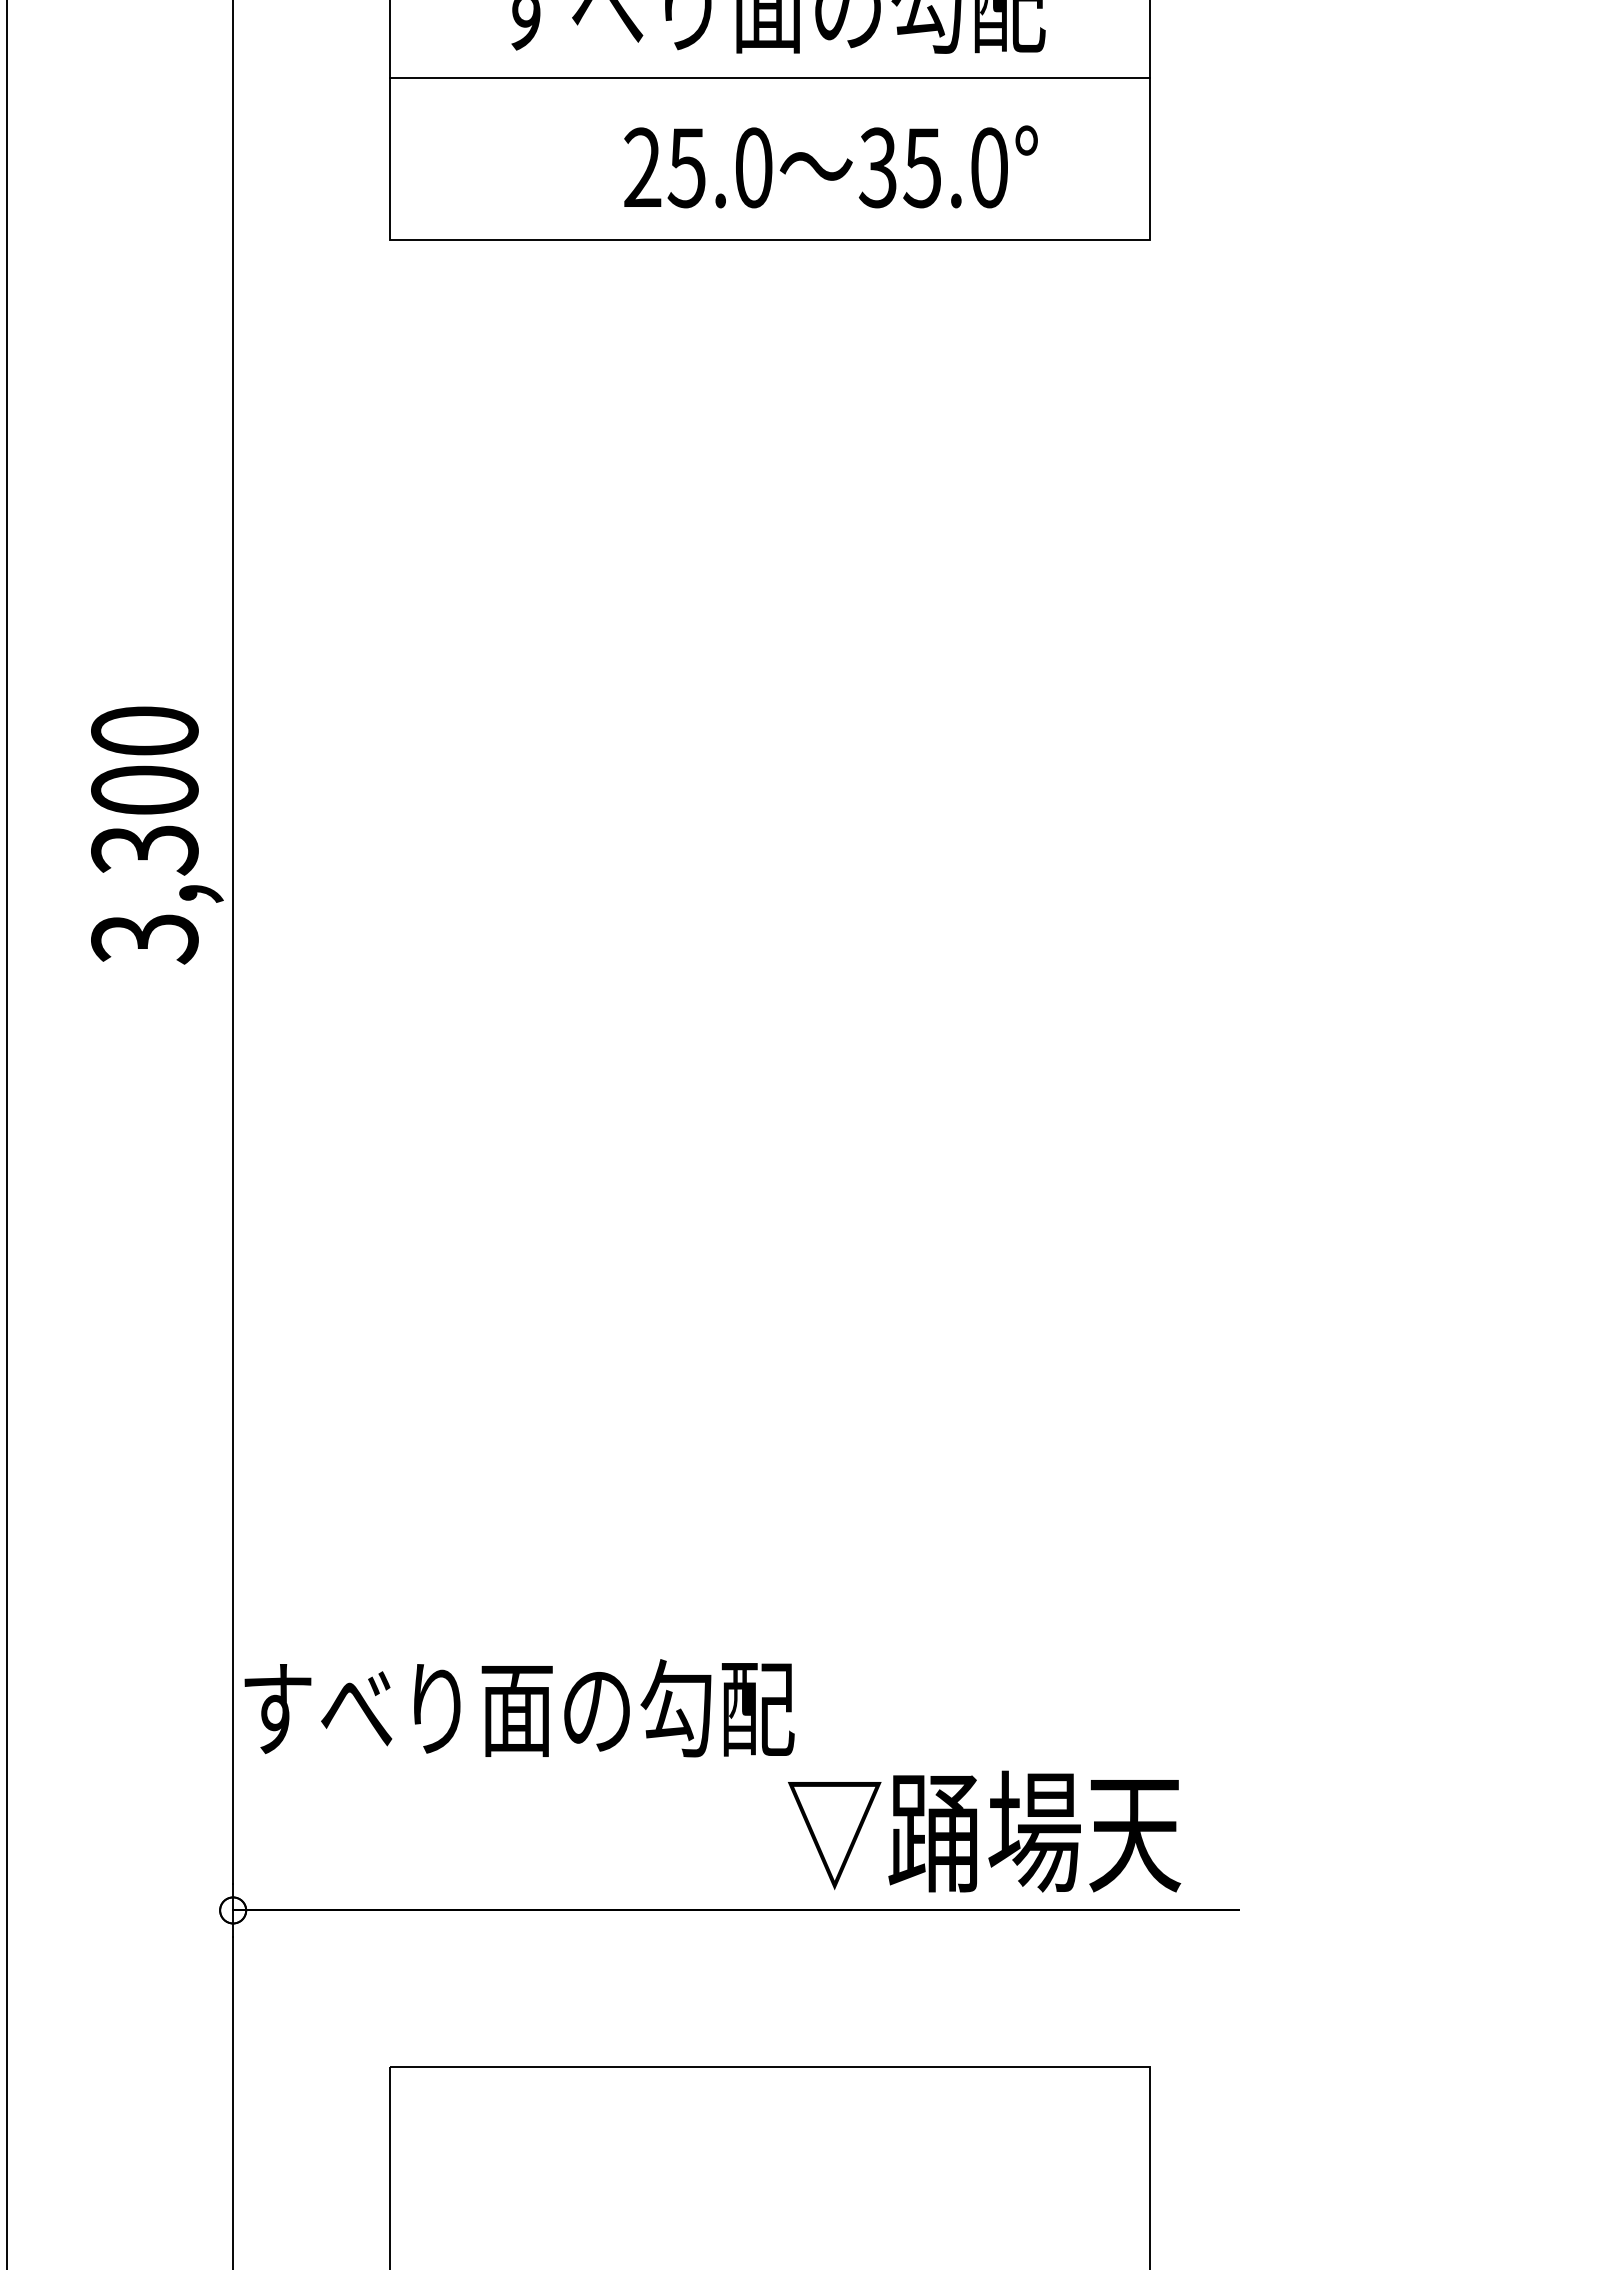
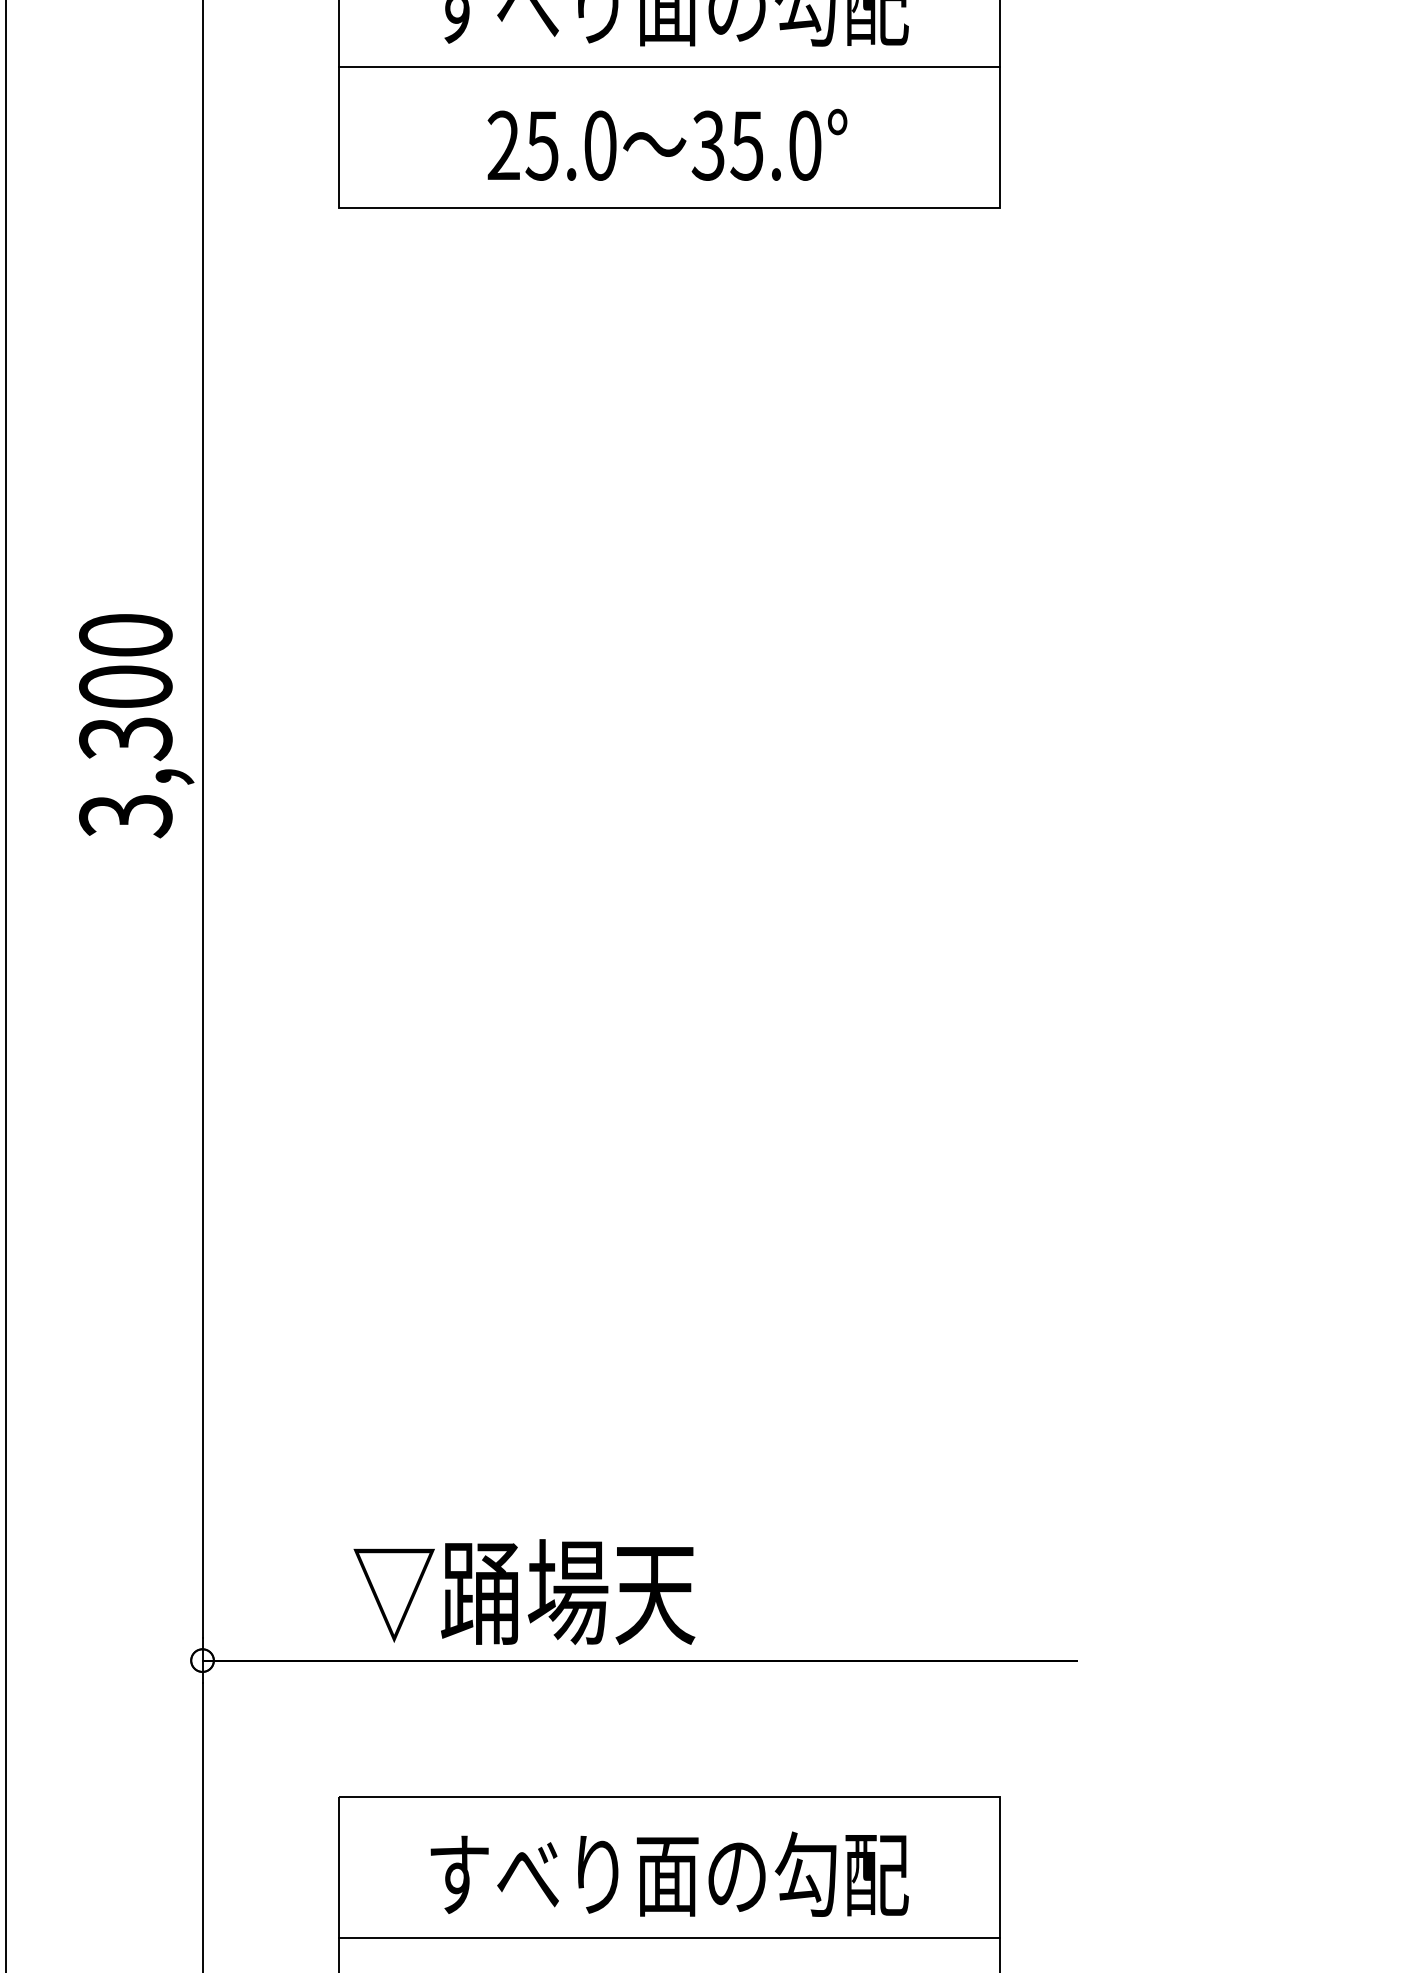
text: (830, 166) -> (667, 144), moved
text: (519, 1708) -> (669, 1874), moved
text: (984, 1831) -> (524, 1591), moved
line: (769, 2229) -> (668, 1937), added

